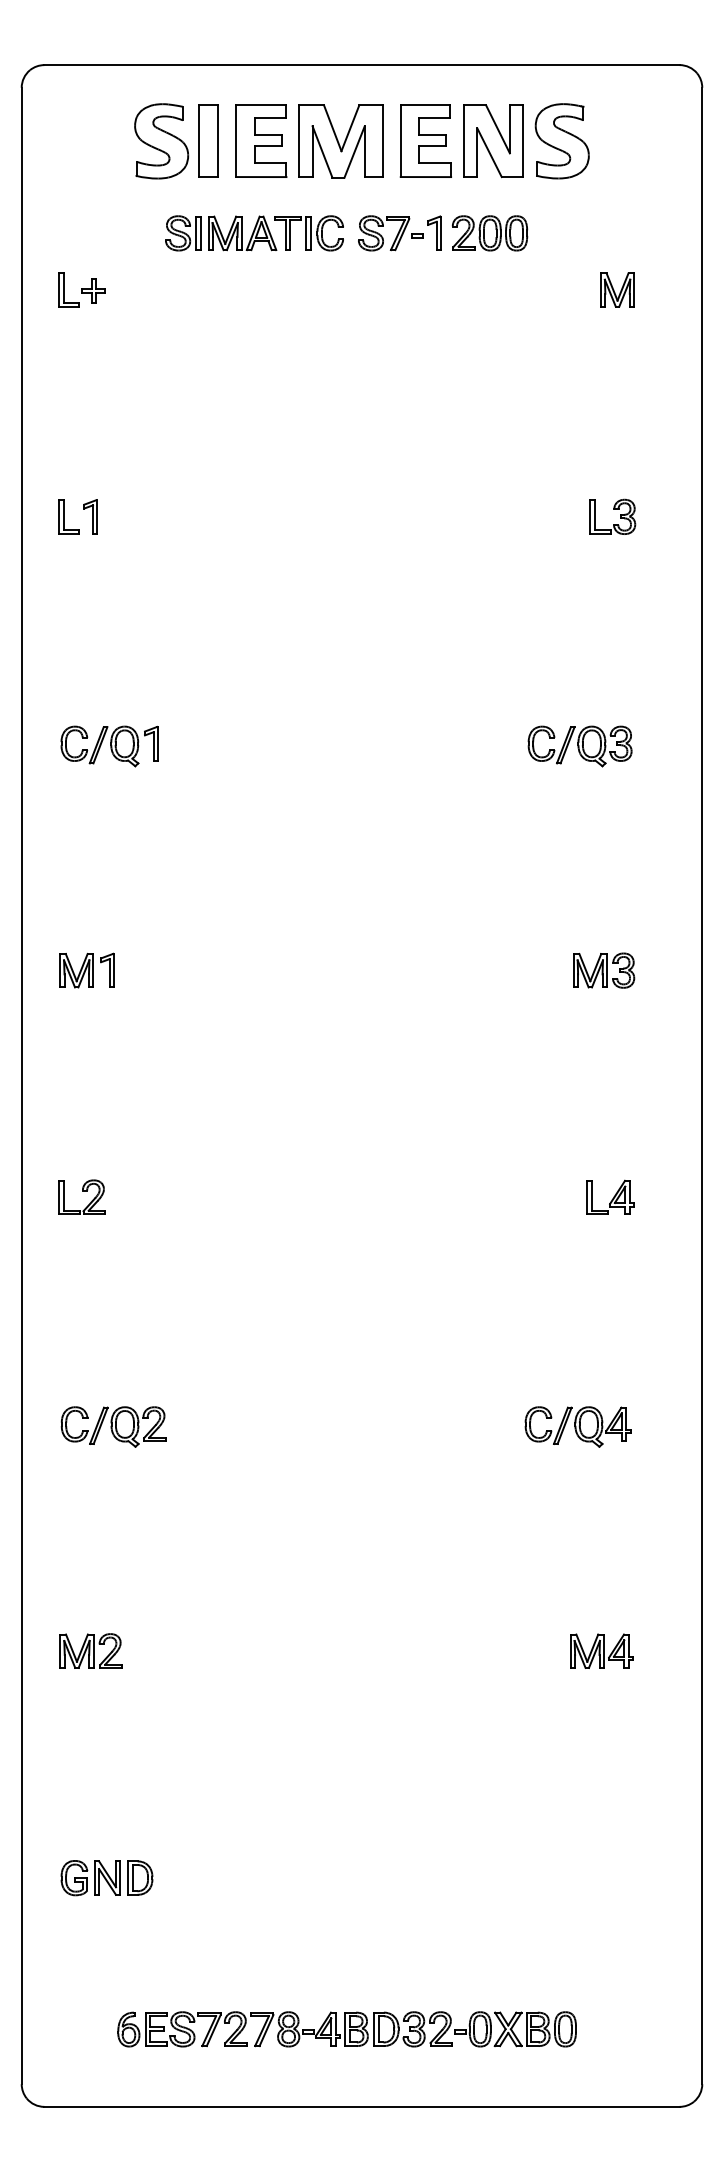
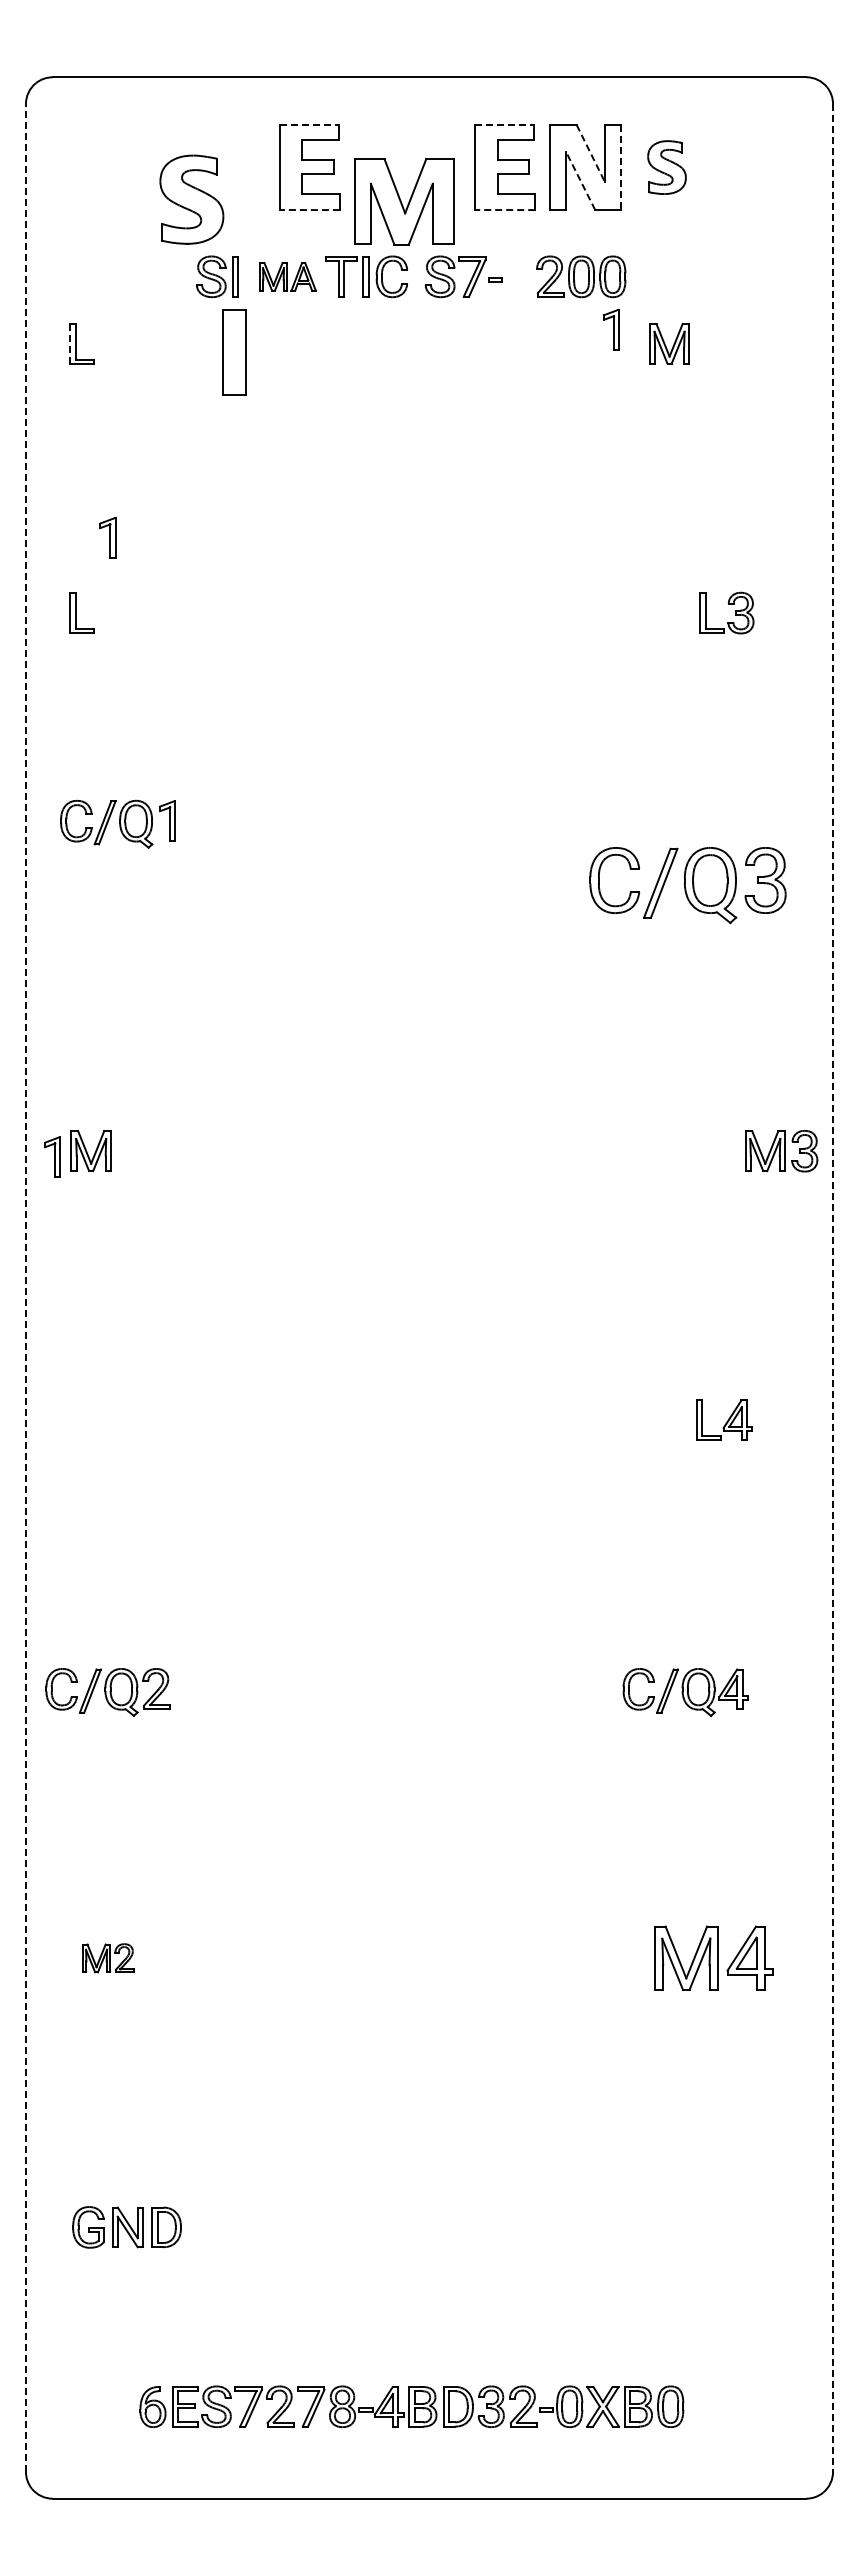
line: (261, 105) -> (310, 125), solid -> dashed
line: (426, 105) -> (505, 125), solid -> dashed
line: (497, 129) -> (590, 153), solid -> dashed
part: (161, 141) -> (191, 199), moved
part: (208, 141) -> (234, 352), moved
part: (340, 141) -> (404, 201), moved
part: (561, 141) -> (666, 167), size x0.6
line: (523, 142) -> (620, 168), solid -> dashed
line: (489, 152) -> (580, 180), solid -> dashed
line: (261, 177) -> (310, 210), solid -> dashed
line: (426, 177) -> (505, 210), solid -> dashed
part: (242, 233) -> (287, 276), size x0.7
part: (434, 233) -> (611, 329), moved
part: (617, 289) -> (669, 343), moved
line: (59, 290) -> (70, 344), solid -> dashed
part: (93, 291) -> (111, 345), removed
part: (90, 516) -> (107, 537), moved
part: (109, 745) -> (117, 823), moved
part: (580, 745) -> (688, 884), size x1.6
part: (107, 970) -> (52, 1156), moved
part: (603, 970) -> (781, 1151), moved
line: (21, 1085) -> (25, 1287), solid -> dashed
line: (702, 1085) -> (833, 1287), solid -> dashed
part: (82, 1190) -> (98, 1412), removed
part: (113, 1427) -> (107, 1692), moved
part: (91, 1651) -> (108, 1958), size x0.7
part: (601, 1651) -> (713, 1958), size x1.6

